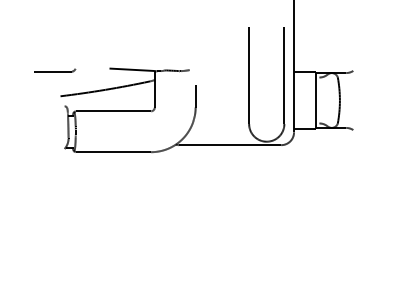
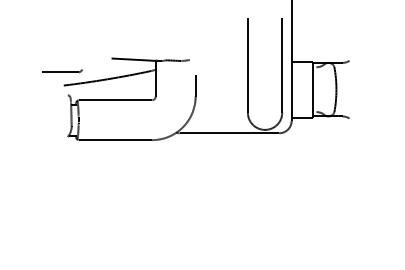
part: (55, 70) -> (62, 71), moved

